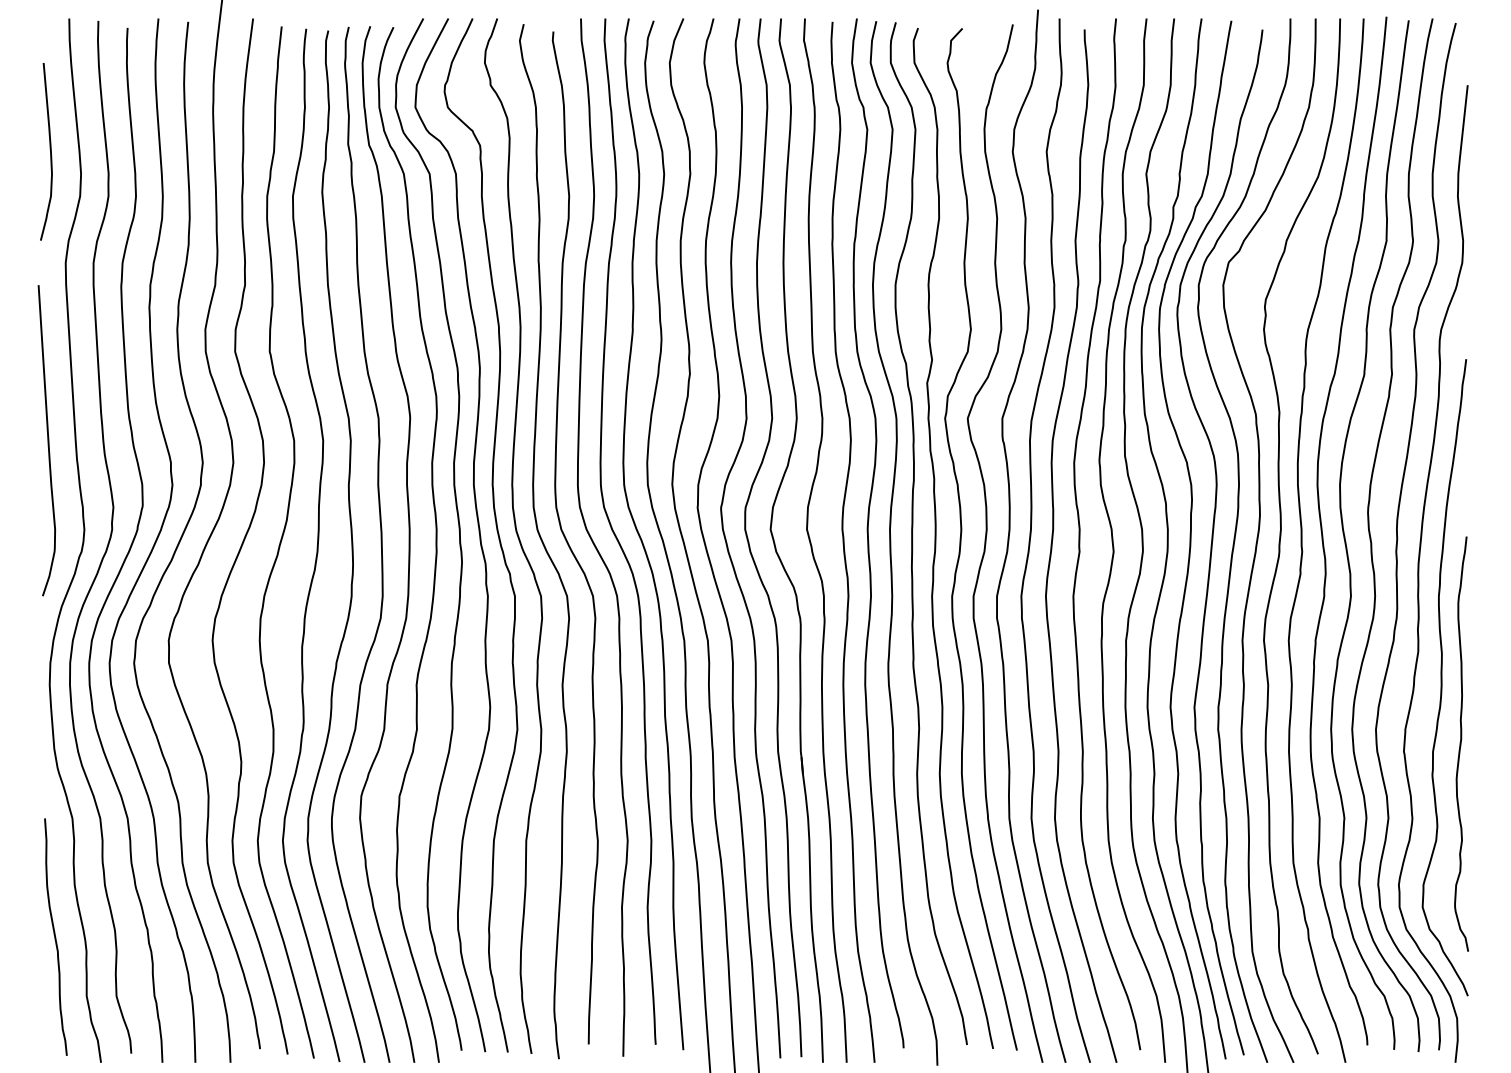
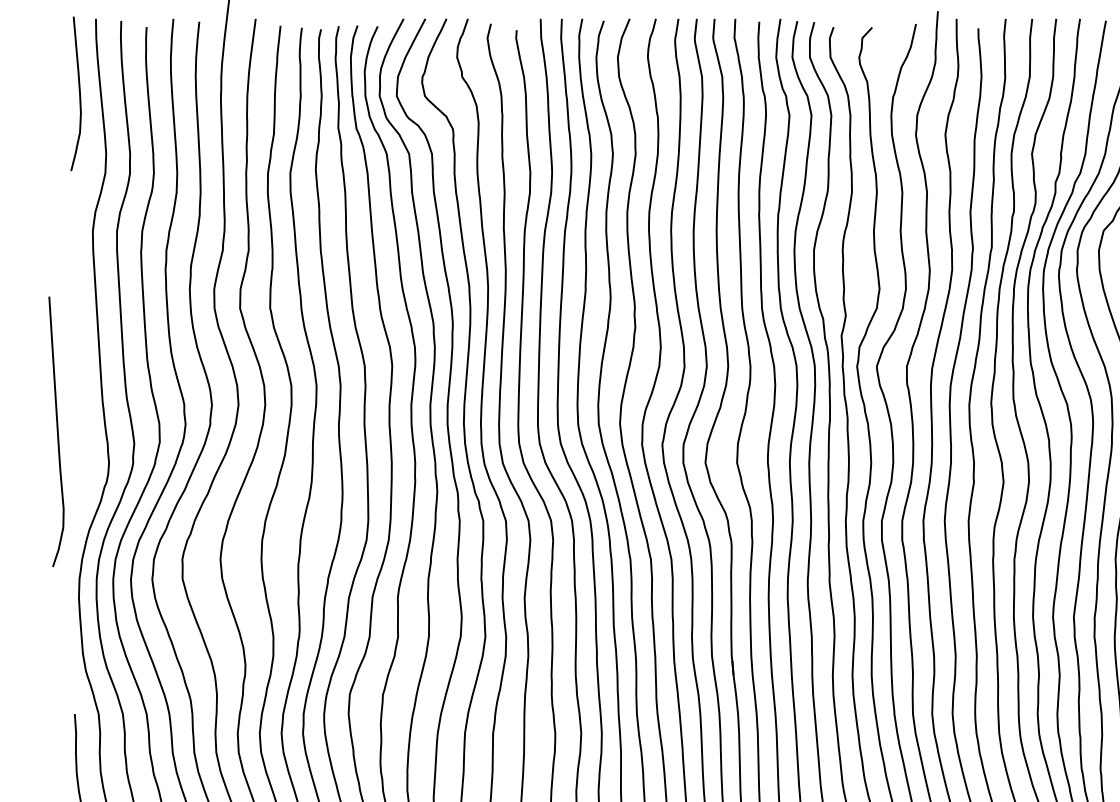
curve: (49, 149) -> (78, 91), moved
curve: (47, 440) -> (57, 431), moved

